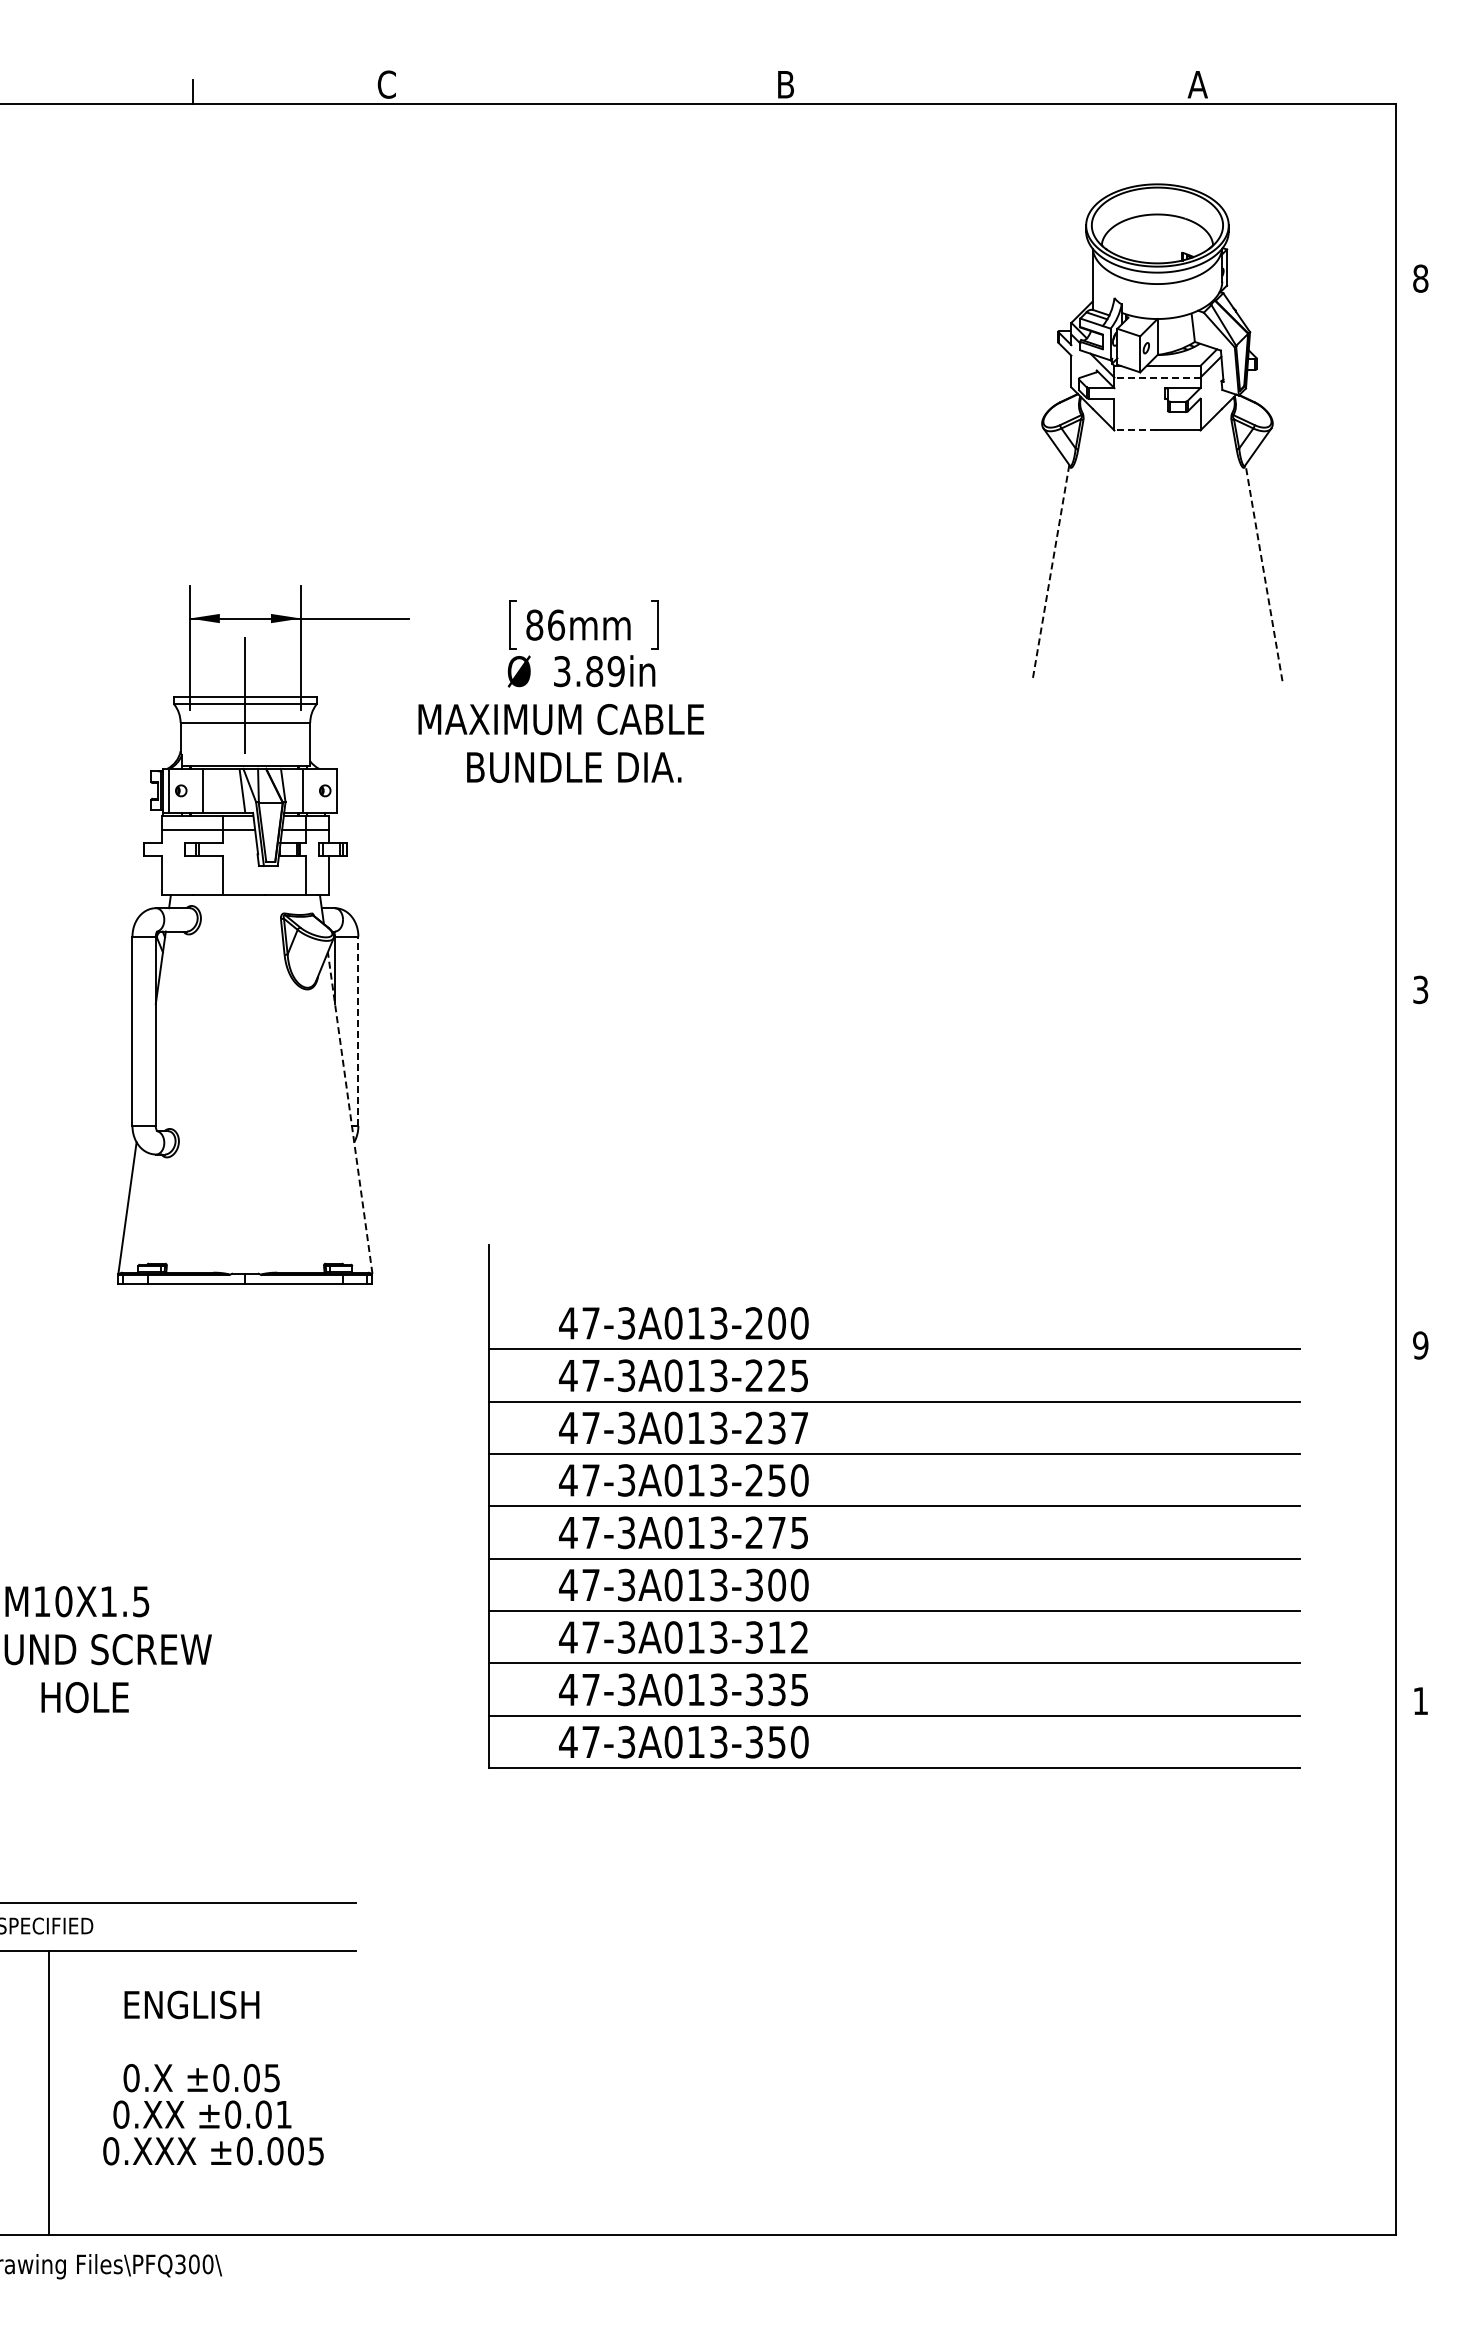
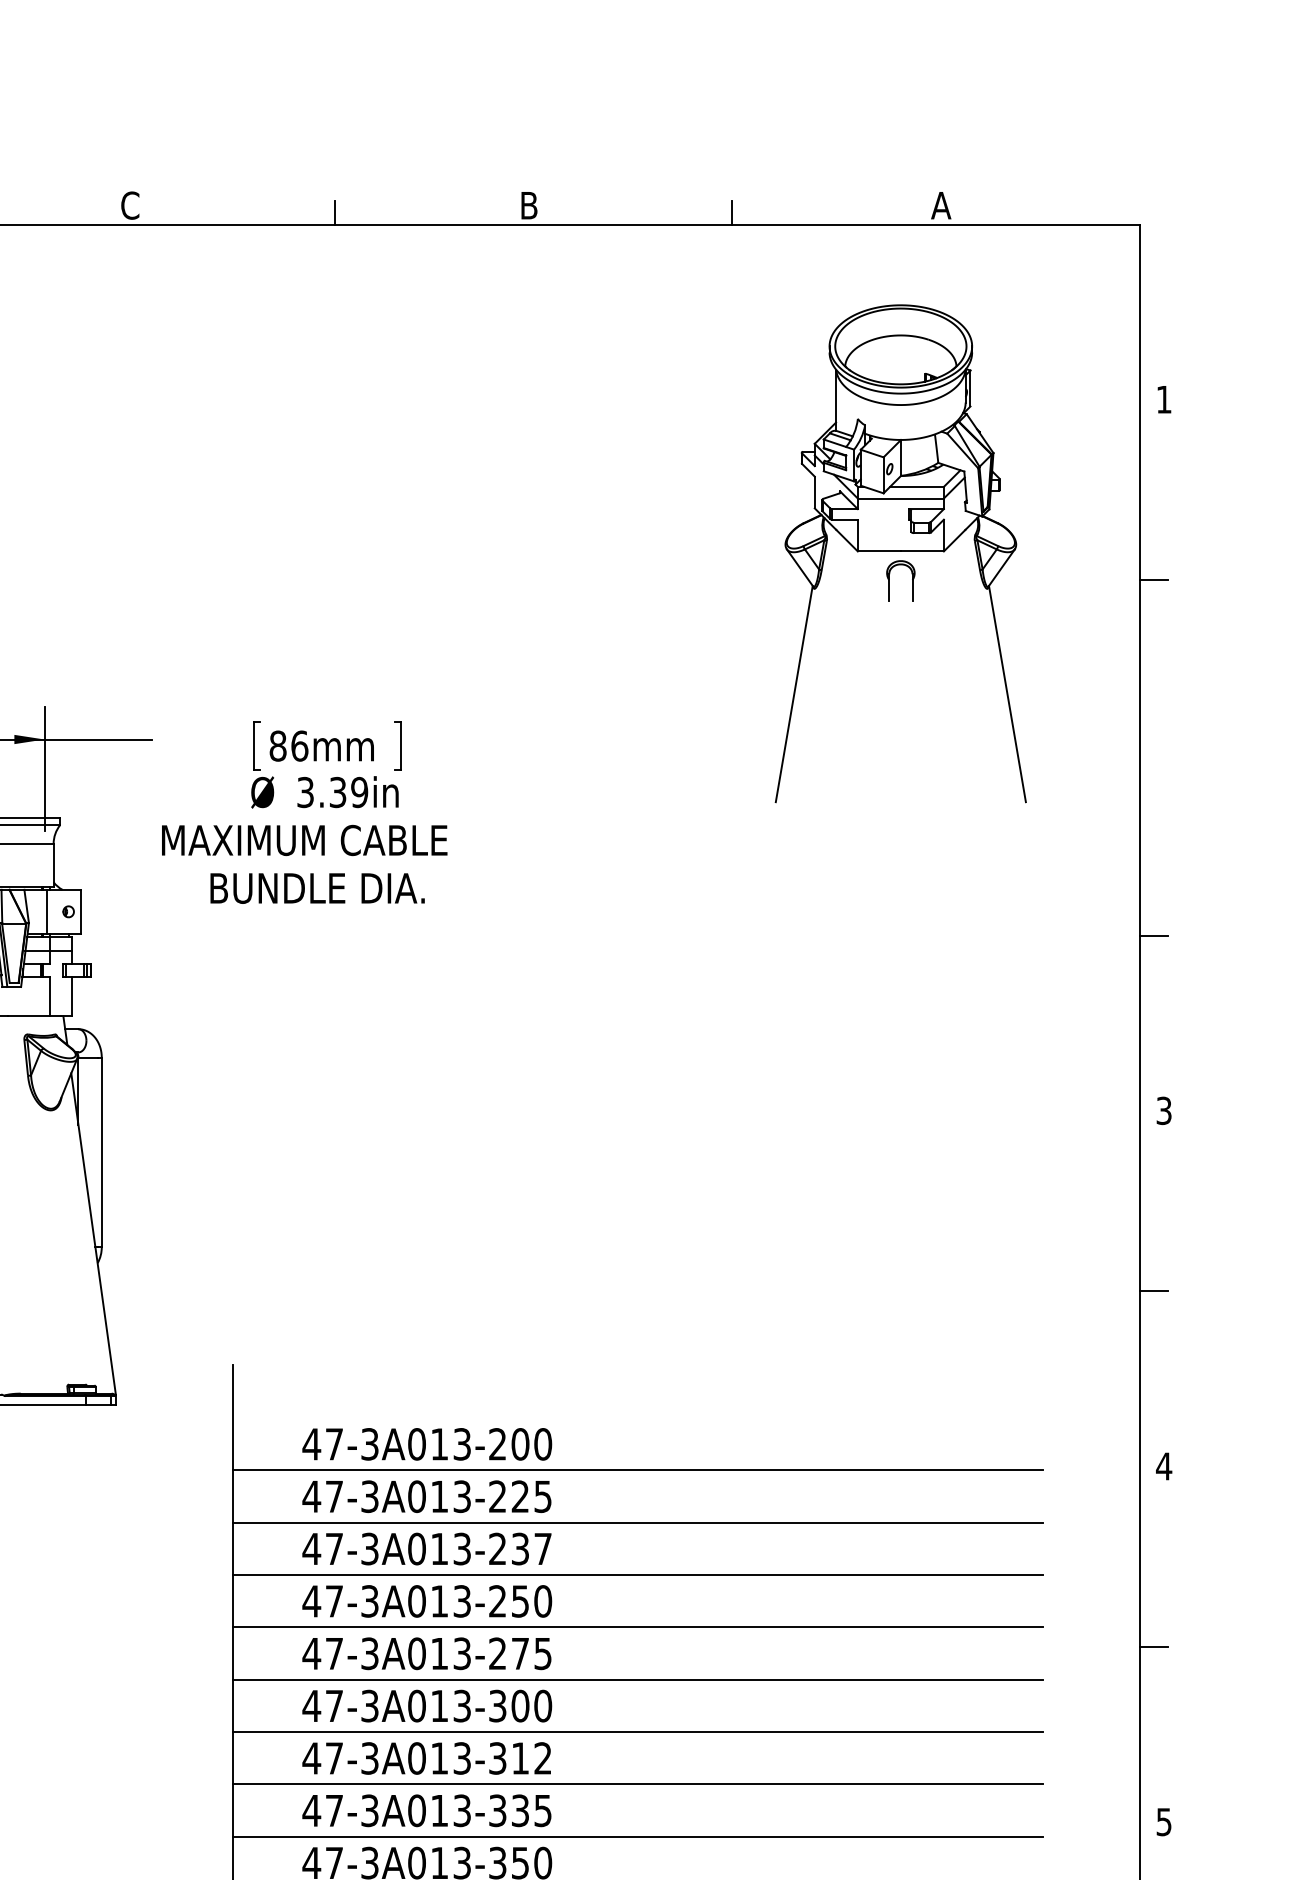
line: (591, 91) -> (334, 212), added
line: (988, 91) -> (731, 212), added
text: (1420, 278) -> (1163, 399), 8 -> 1
line: (1156, 377) -> (899, 498), dashed -> solid
line: (1135, 430) -> (878, 551), dashed -> solid
line: (1410, 459) -> (1153, 580), added
part: (1146, 460) -> (889, 581), added
line: (1050, 573) -> (793, 694), dashed -> solid
line: (1264, 573) -> (1007, 694), dashed -> solid
text: (594, 671) -> (337, 792), 3.89in -> 3.39in
line: (1410, 814) -> (1153, 935), added
line: (358, 1031) -> (101, 1152), dashed -> solid
line: (350, 1112) -> (93, 1233), dashed -> solid
line: (1410, 1170) -> (1153, 1291), added
text: (1420, 1345) -> (1163, 1466), 9 -> 4
line: (1410, 1526) -> (1153, 1647), added
text: (1420, 1701) -> (1163, 1822), 1 -> 5

